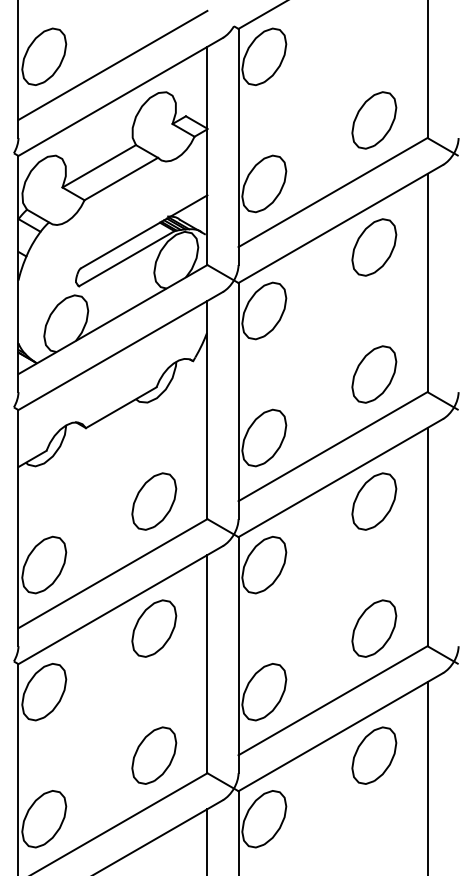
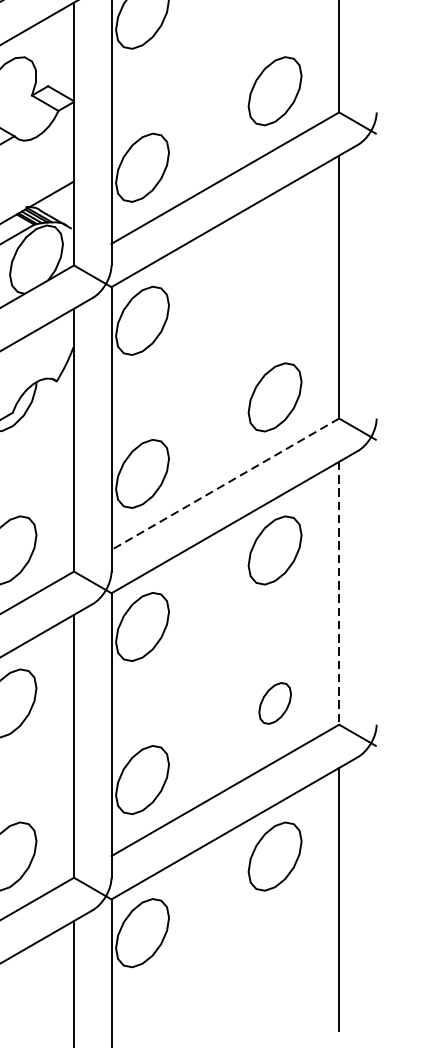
part: (374, 247) -> (275, 244), removed
line: (332, 446) -> (224, 484), solid -> dashed
line: (427, 537) -> (339, 593), solid -> dashed
part: (374, 628) -> (275, 703), size x0.6

